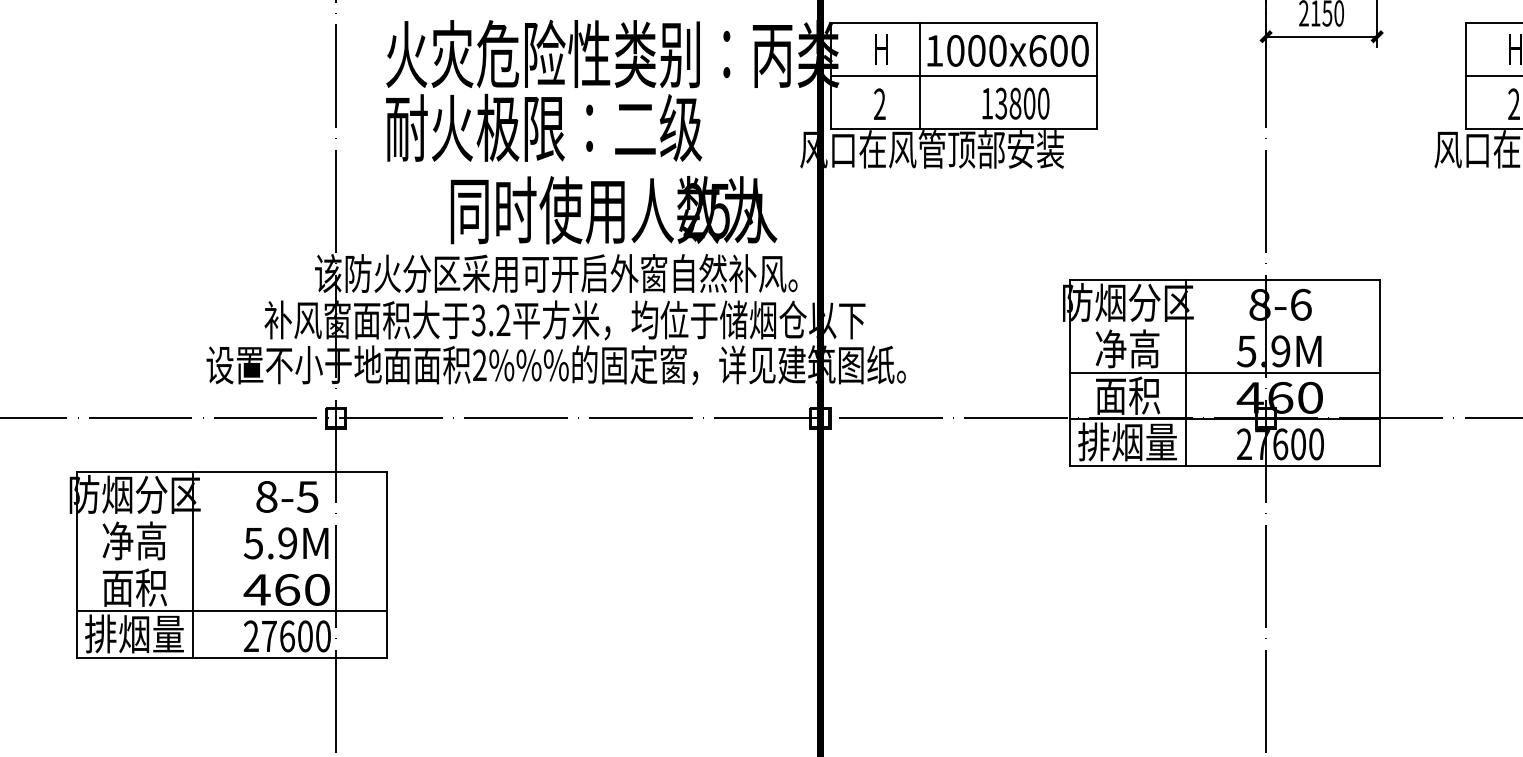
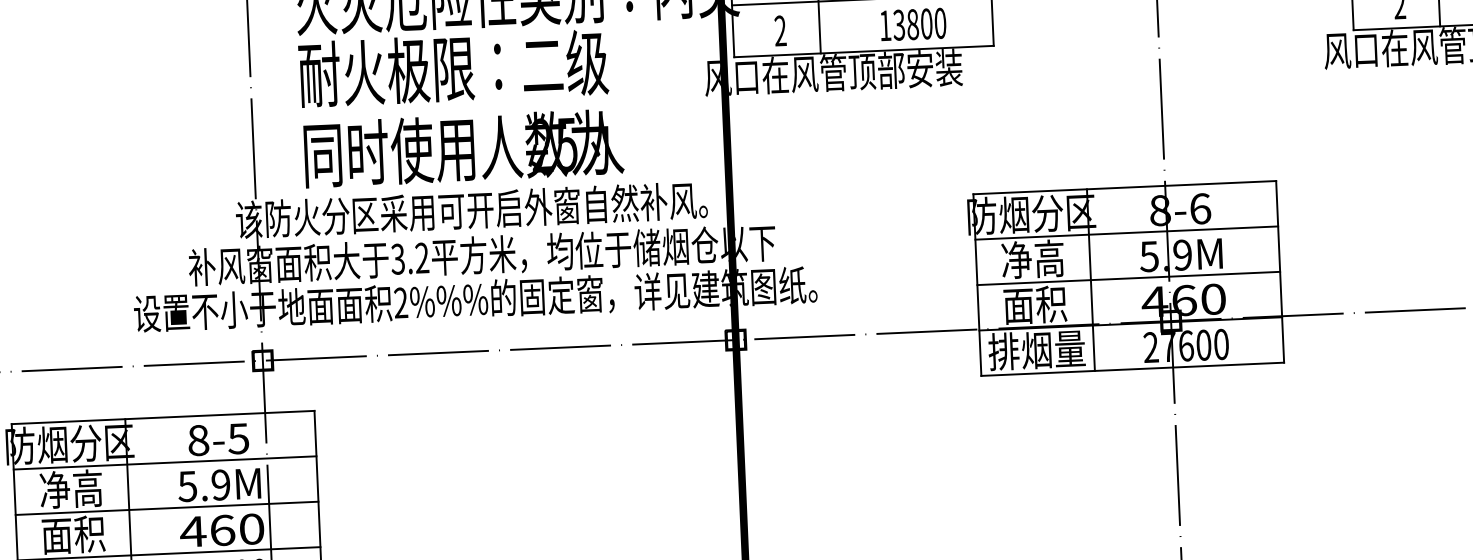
text: (613, 210) -> (463, 148), moved
line: (1224, 326) -> (1126, 233), added
line: (231, 518) -> (165, 463), added
line: (231, 564) -> (166, 508), added

